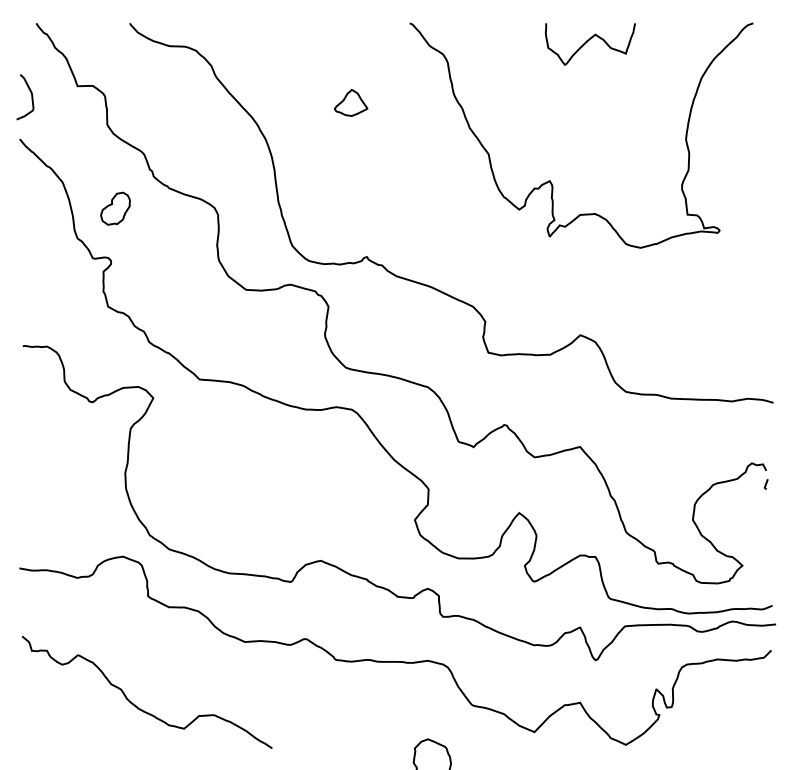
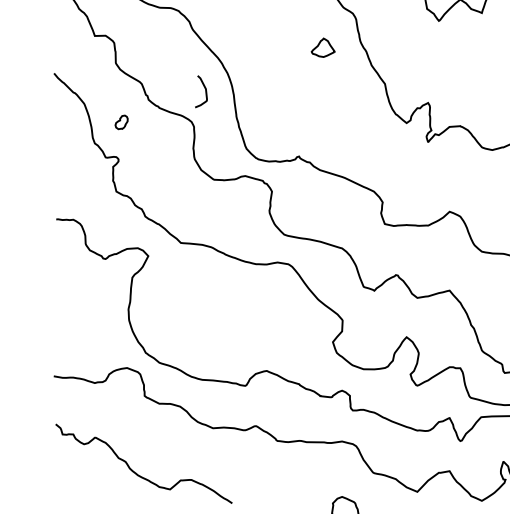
curve: (31, 97) -> (205, 91), moved
part: (350, 102) -> (322, 47), moved
part: (115, 208) -> (121, 122), size x0.6

